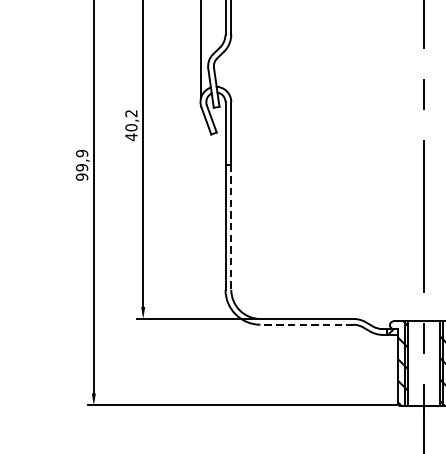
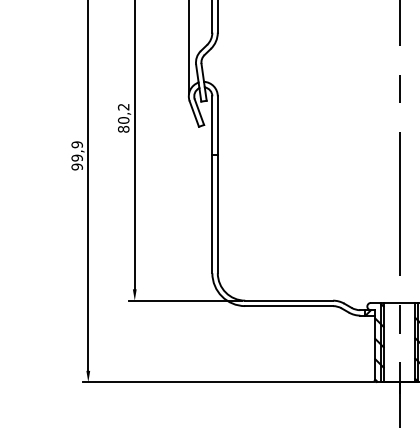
text: (131, 137) -> (123, 129), 40,2 -> 80,2
line: (230, 227) -> (217, 214), dashed -> solid
line: (307, 325) -> (289, 306), dashed -> solid

